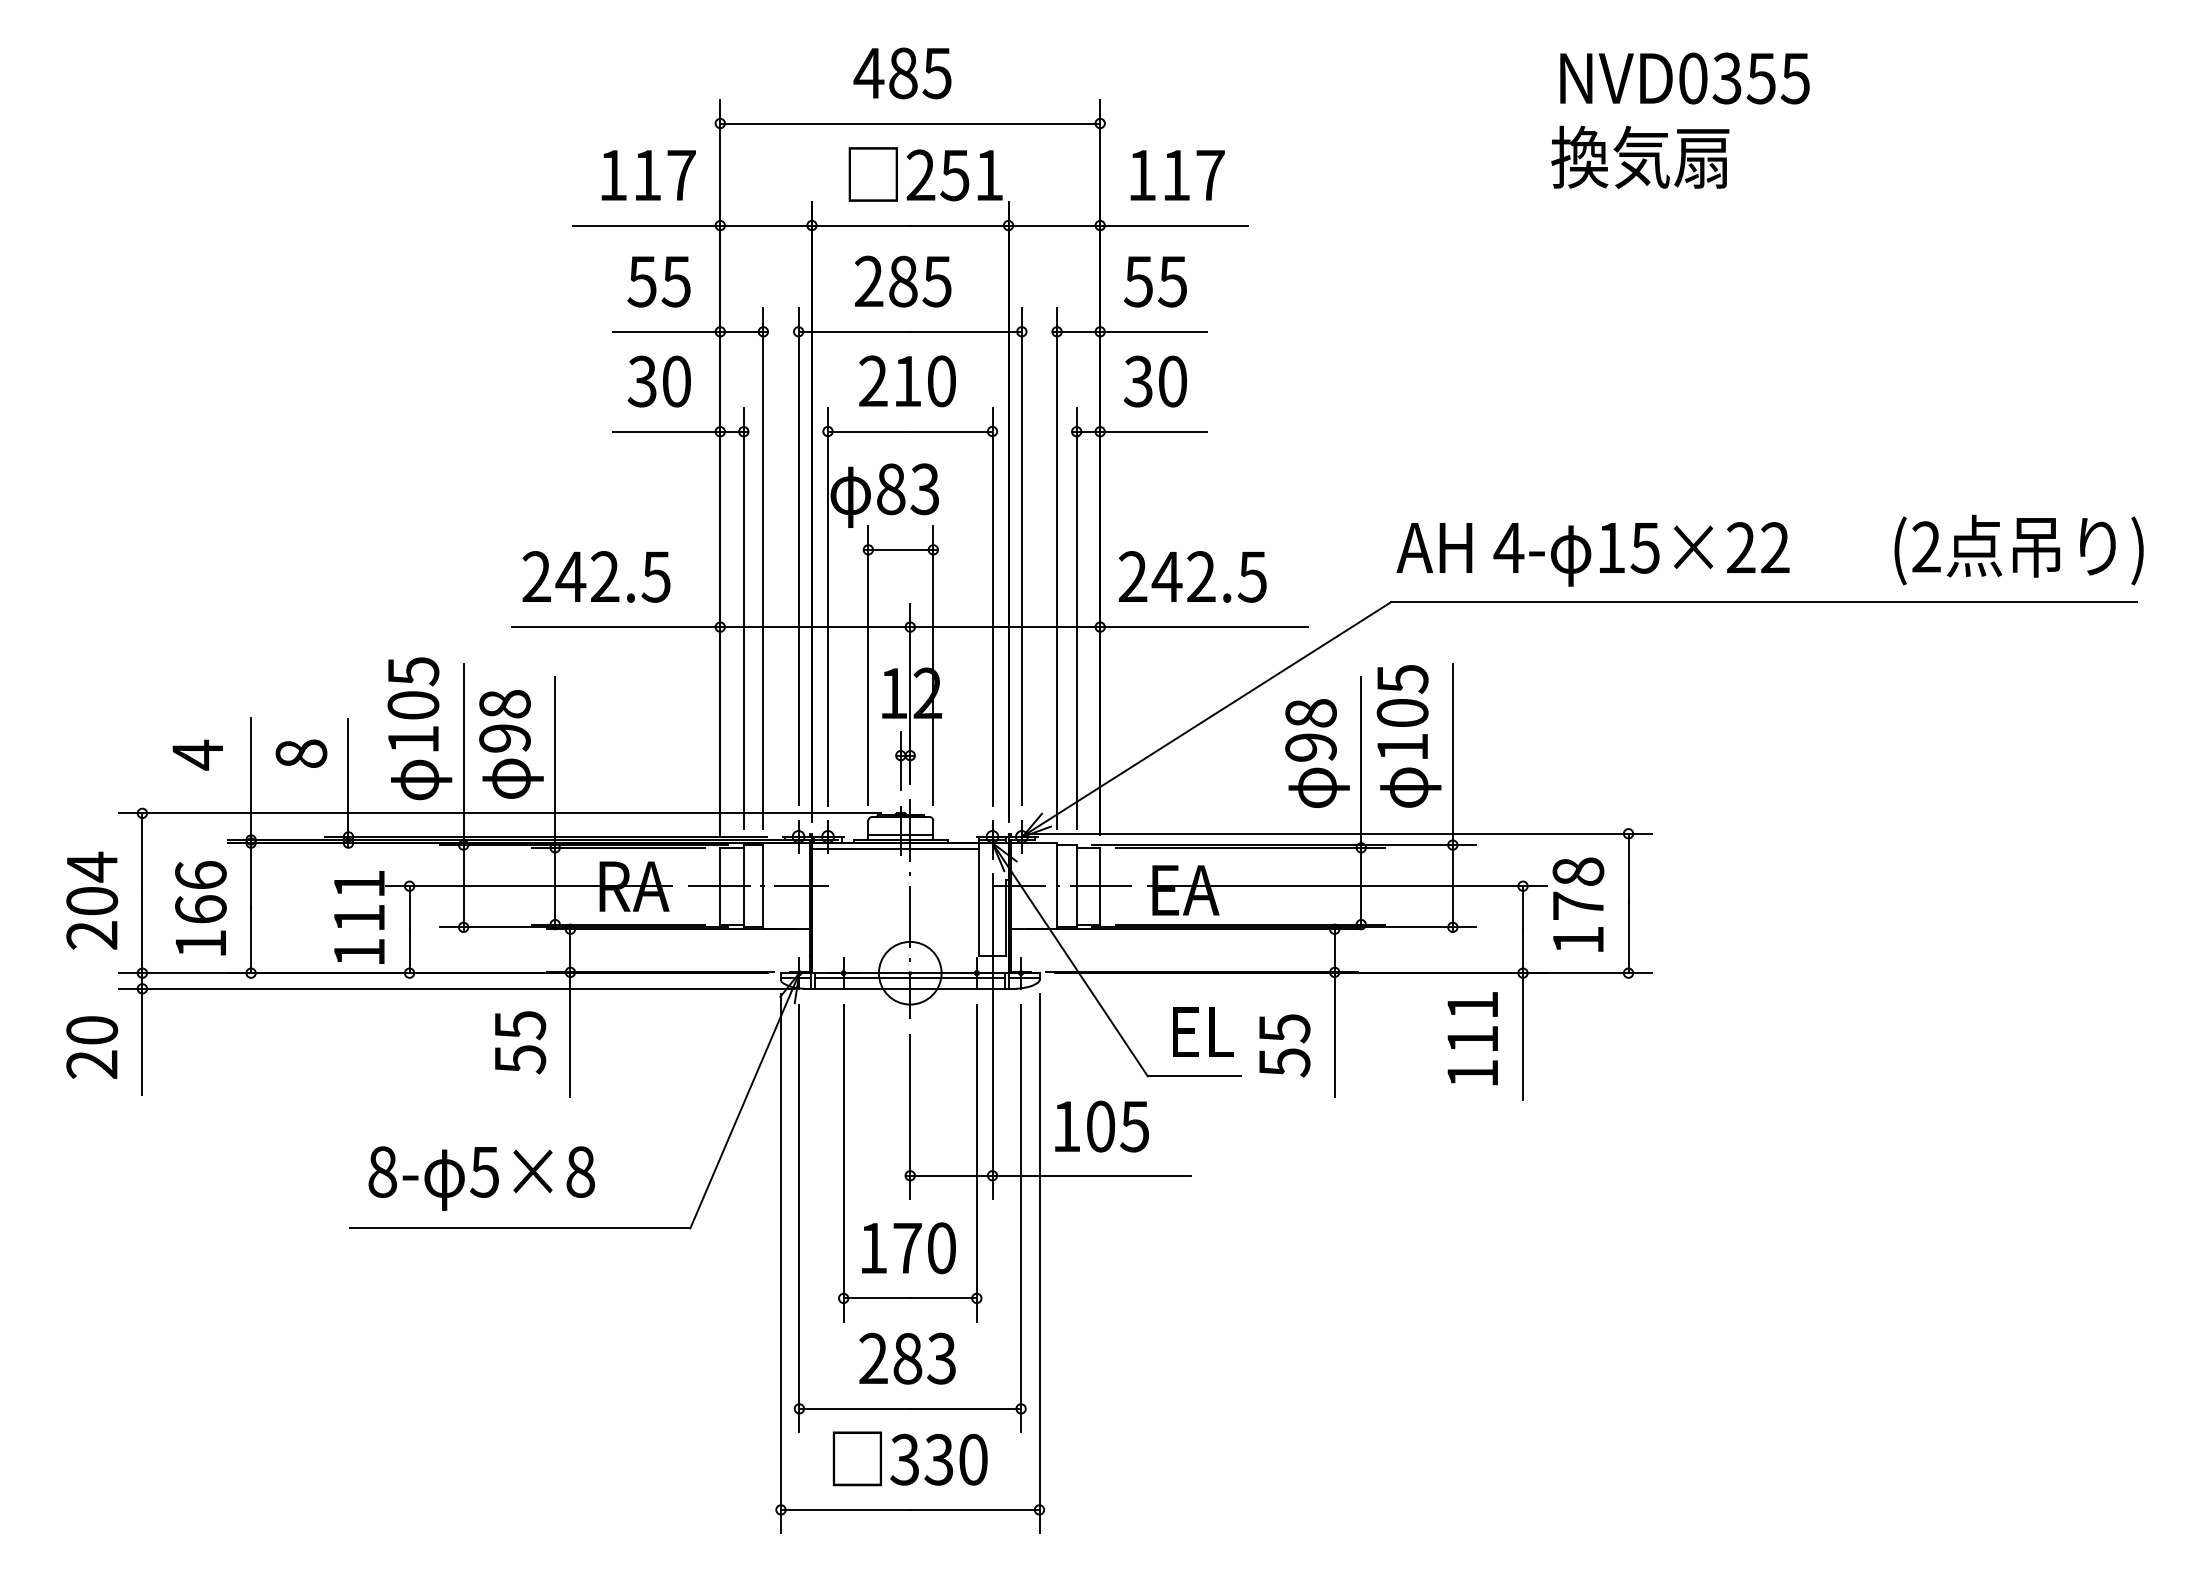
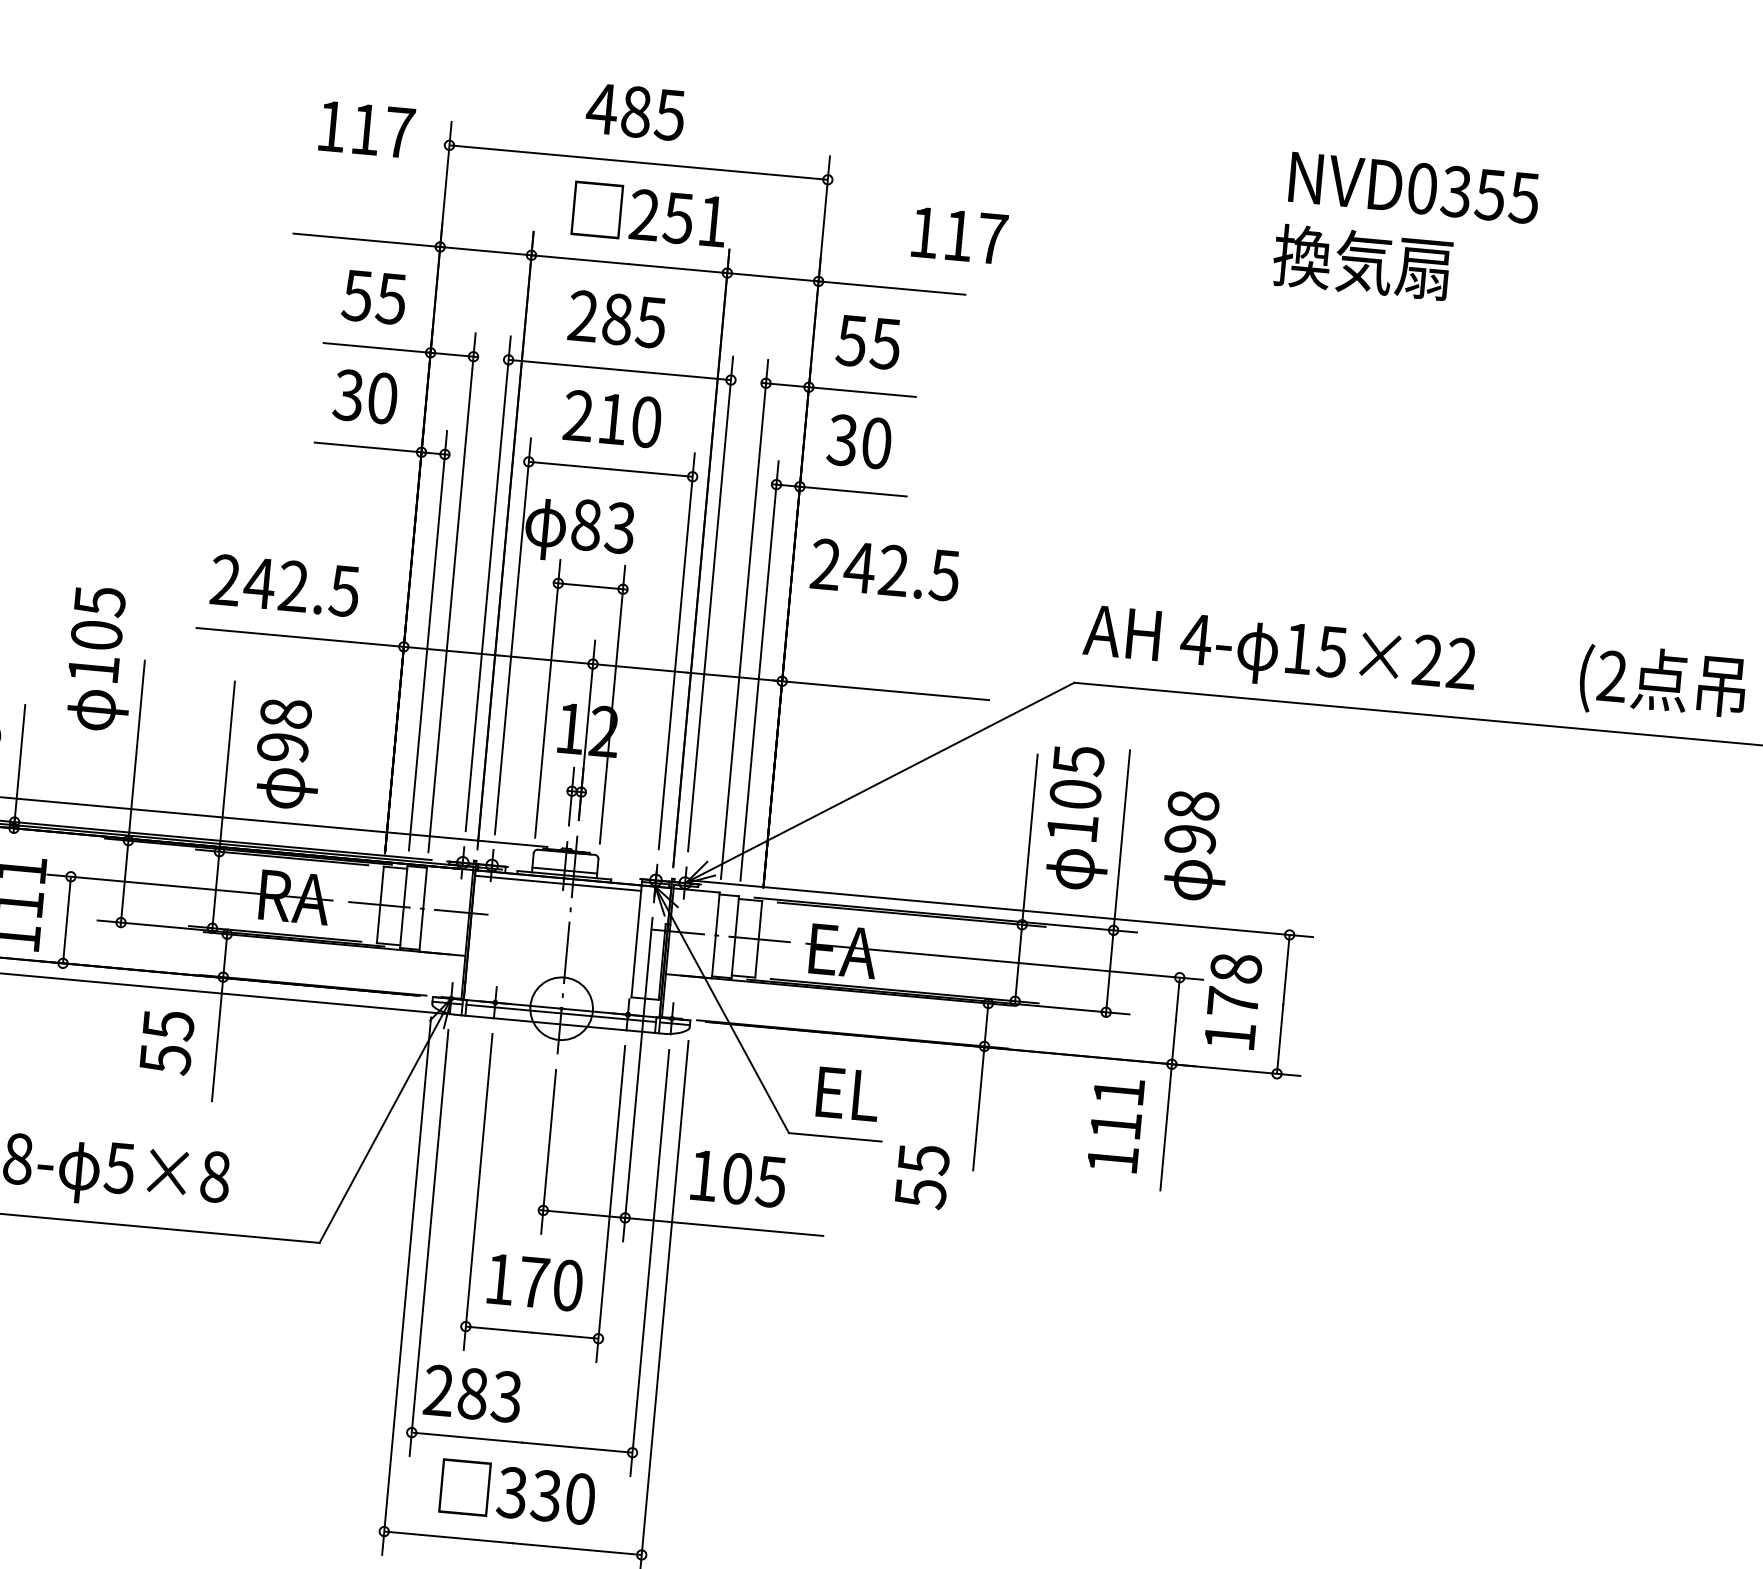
text: (648, 175) -> (366, 129), moved
text: (1177, 175) -> (959, 235), moved
text: (1192, 576) -> (885, 569), moved
text: (419, 728) -> (100, 658), moved
text: (511, 744) -> (288, 754), moved
text: (1317, 753) -> (1196, 845), moved
text: (1284, 1045) -> (922, 1176), moved
text: (907, 1358) -> (472, 1393), moved

